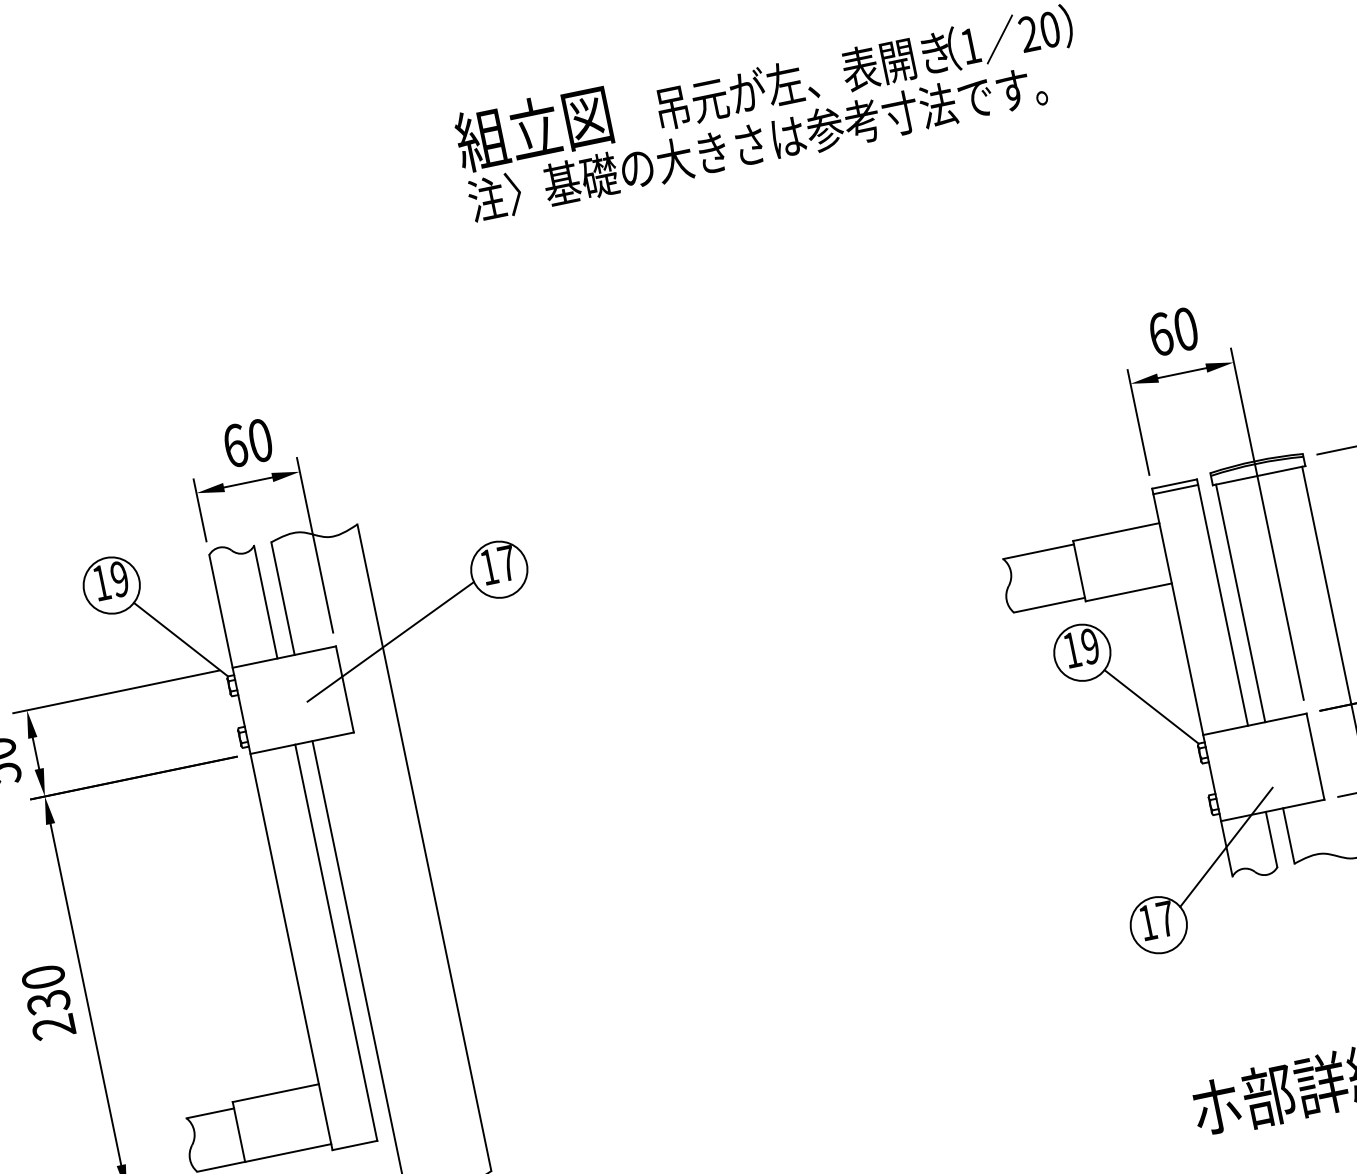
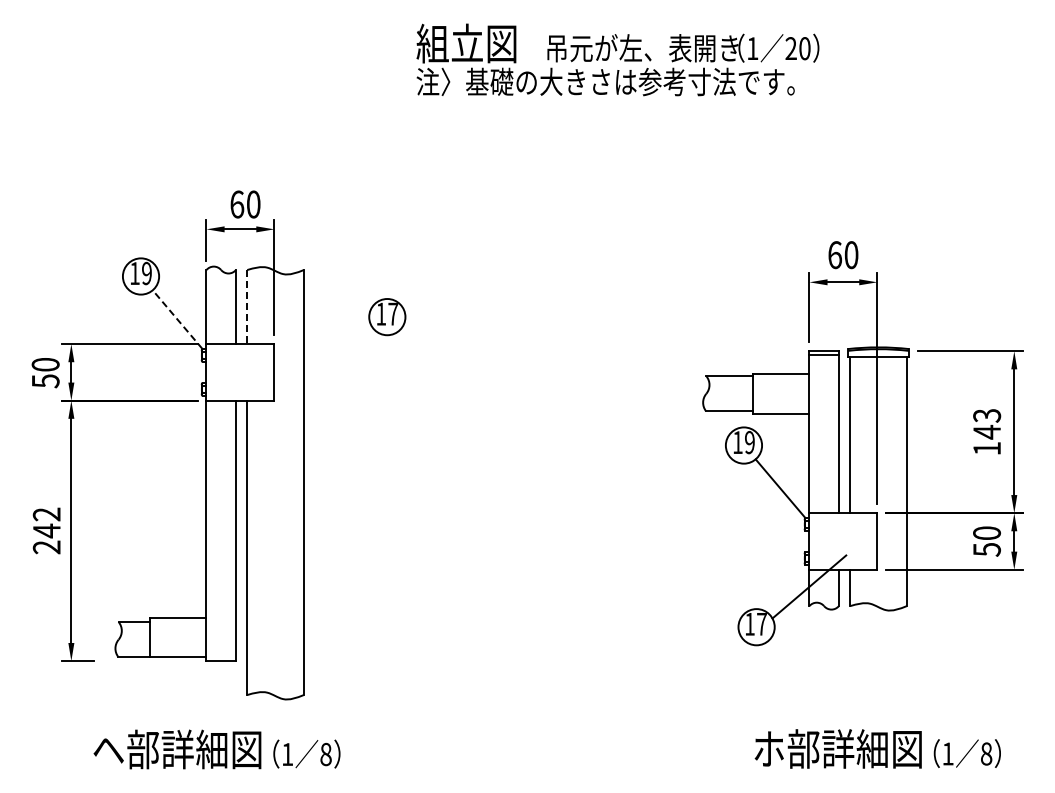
line: (283, 599) -> (247, 307), solid -> dashed
line: (180, 639) -> (177, 319), solid -> dashed
line: (390, 642) -> (309, 348), removed
text: (45, 989) -> (46, 522), 230 -> 242

